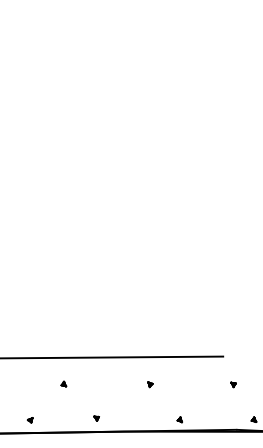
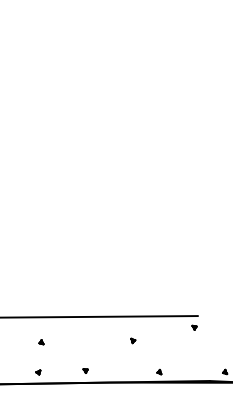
part: (63, 383) -> (41, 341), moved
part: (233, 384) -> (194, 327), moved
part: (29, 420) -> (37, 372), moved

